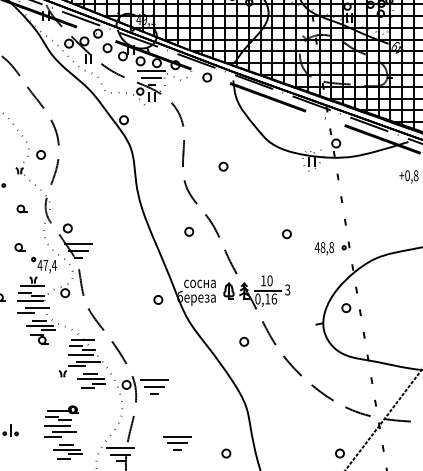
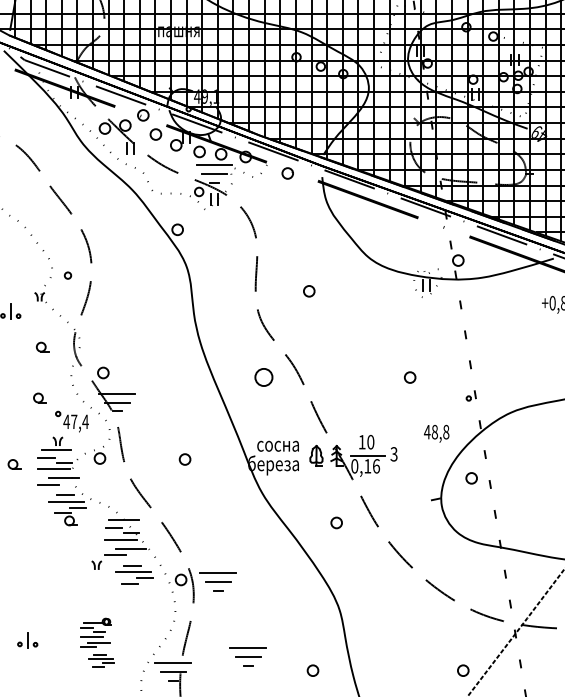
part: (40, 154) -> (67, 275), size x0.6
part: (188, 231) -> (263, 377), size x1.6
part: (287, 234) -> (410, 377), moved
text: (324, 248) -> (436, 433), moved
part: (157, 299) -> (184, 459), moved
part: (63, 432) -> (97, 642), size x0.7

